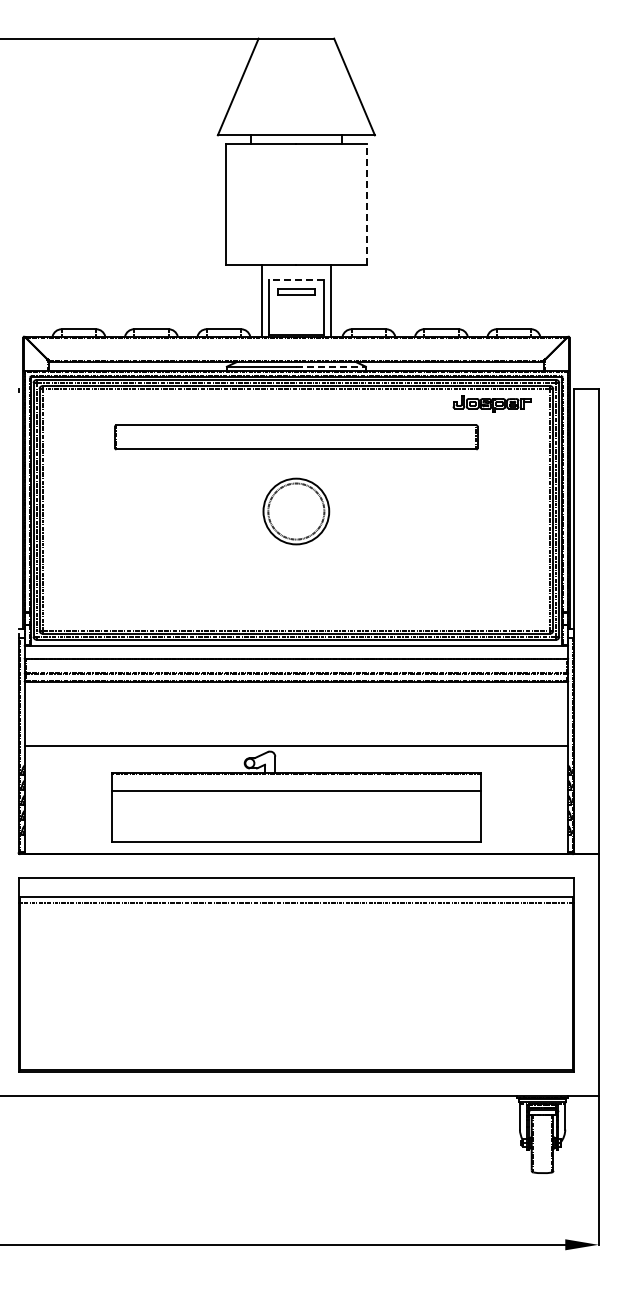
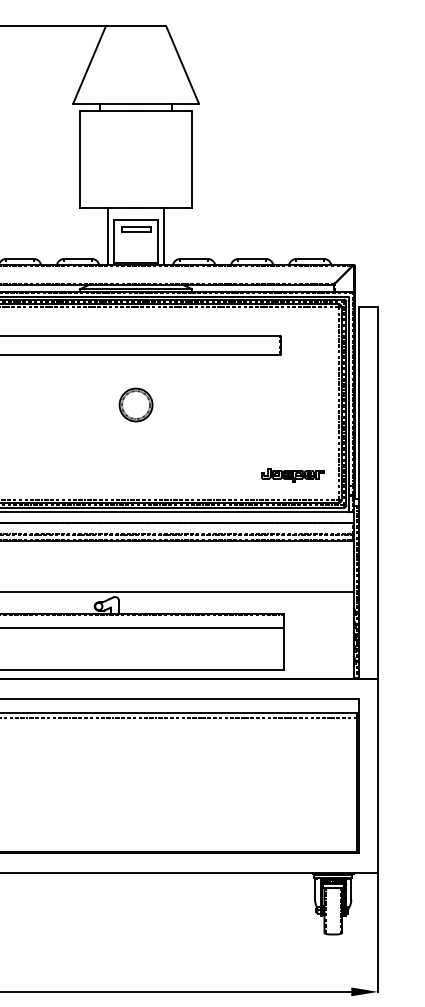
line: (366, 204) -> (192, 159), dashed -> solid
line: (295, 280) -> (135, 219), dashed -> solid
line: (331, 366) -> (164, 288), dashed -> solid
part: (491, 403) -> (292, 474), moved
part: (296, 511) -> (136, 404), size x0.62

